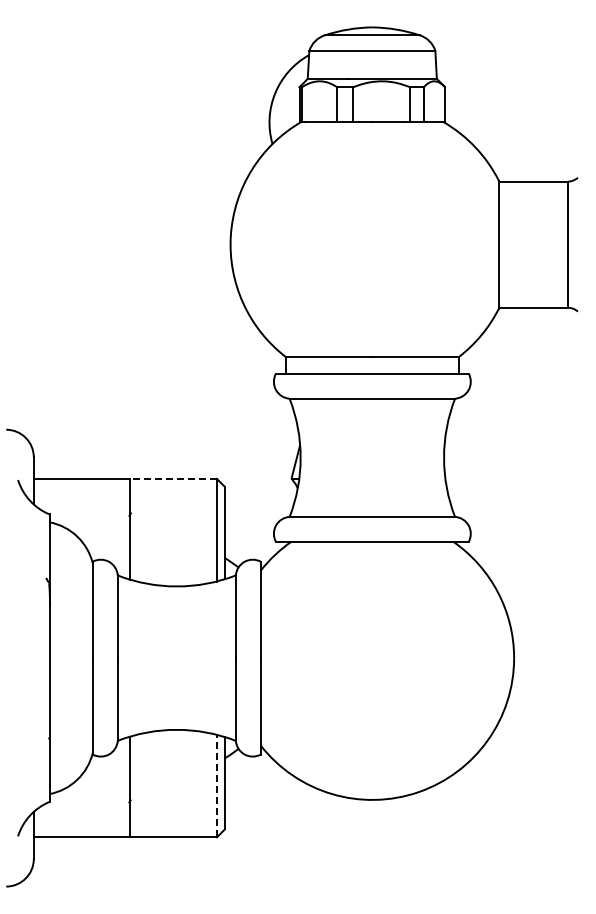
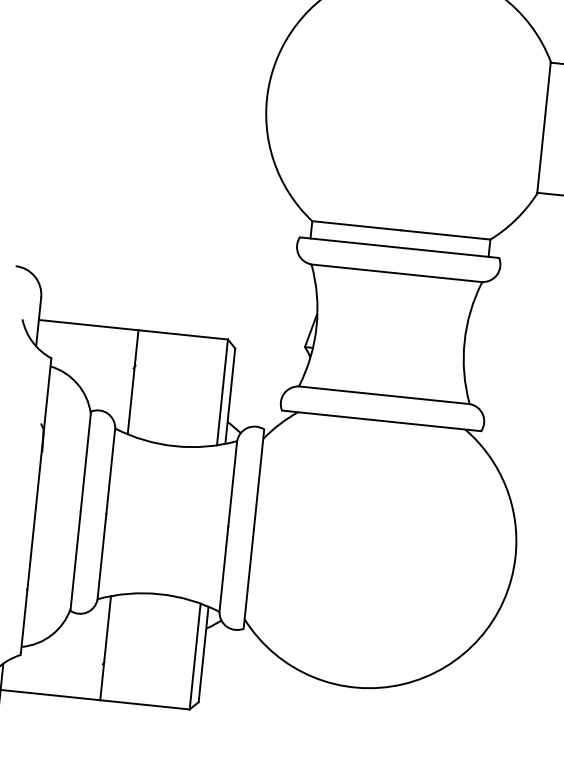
line: (173, 478) -> (183, 334), dashed -> solid
line: (216, 785) -> (194, 655), dashed -> solid

